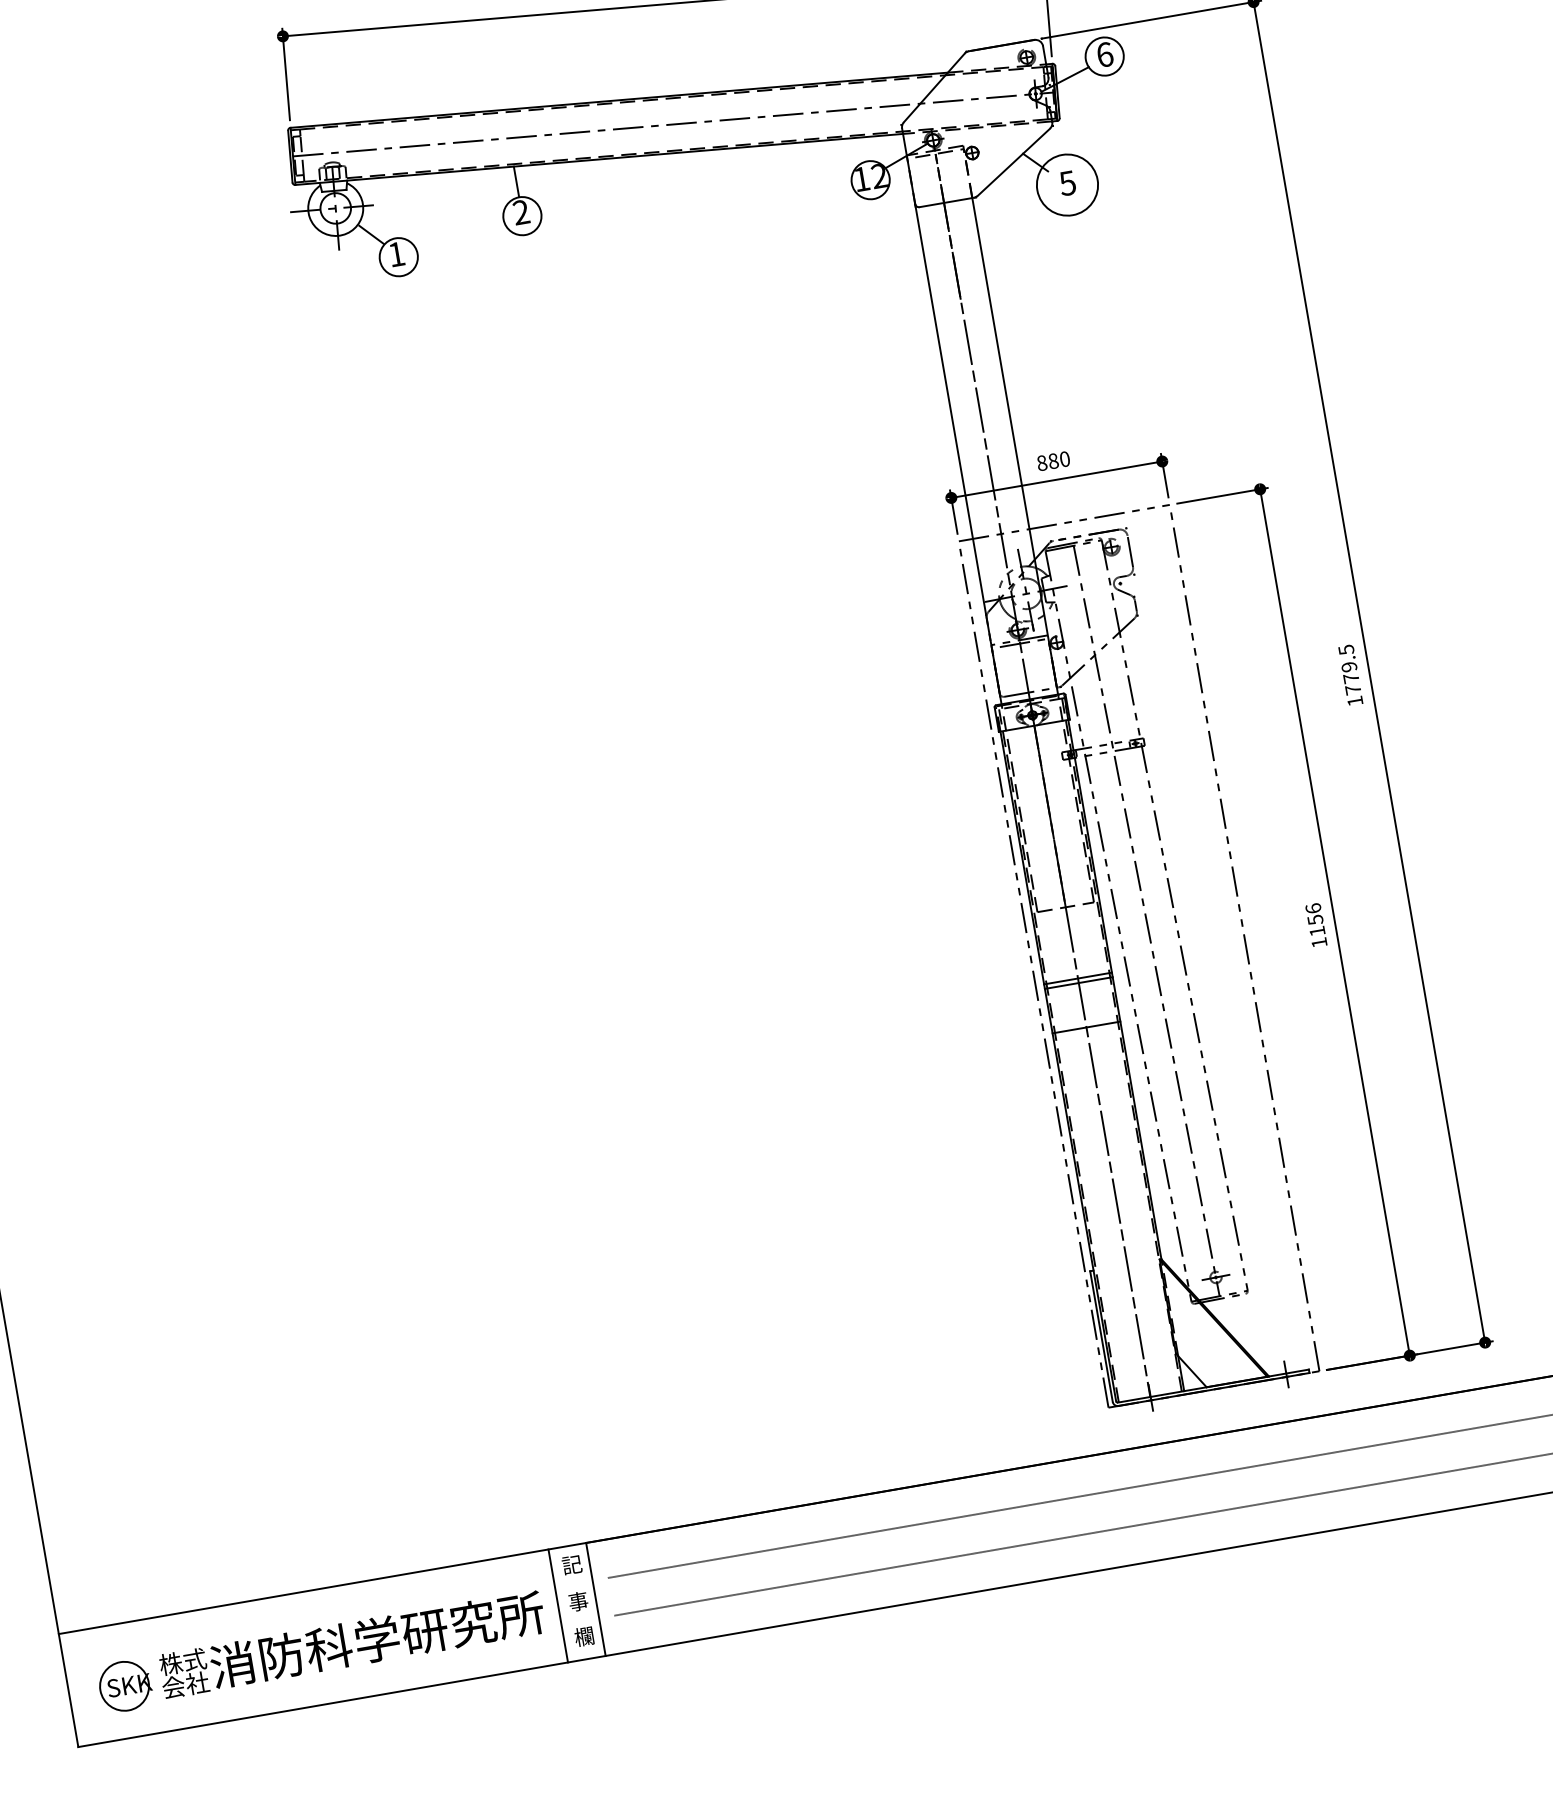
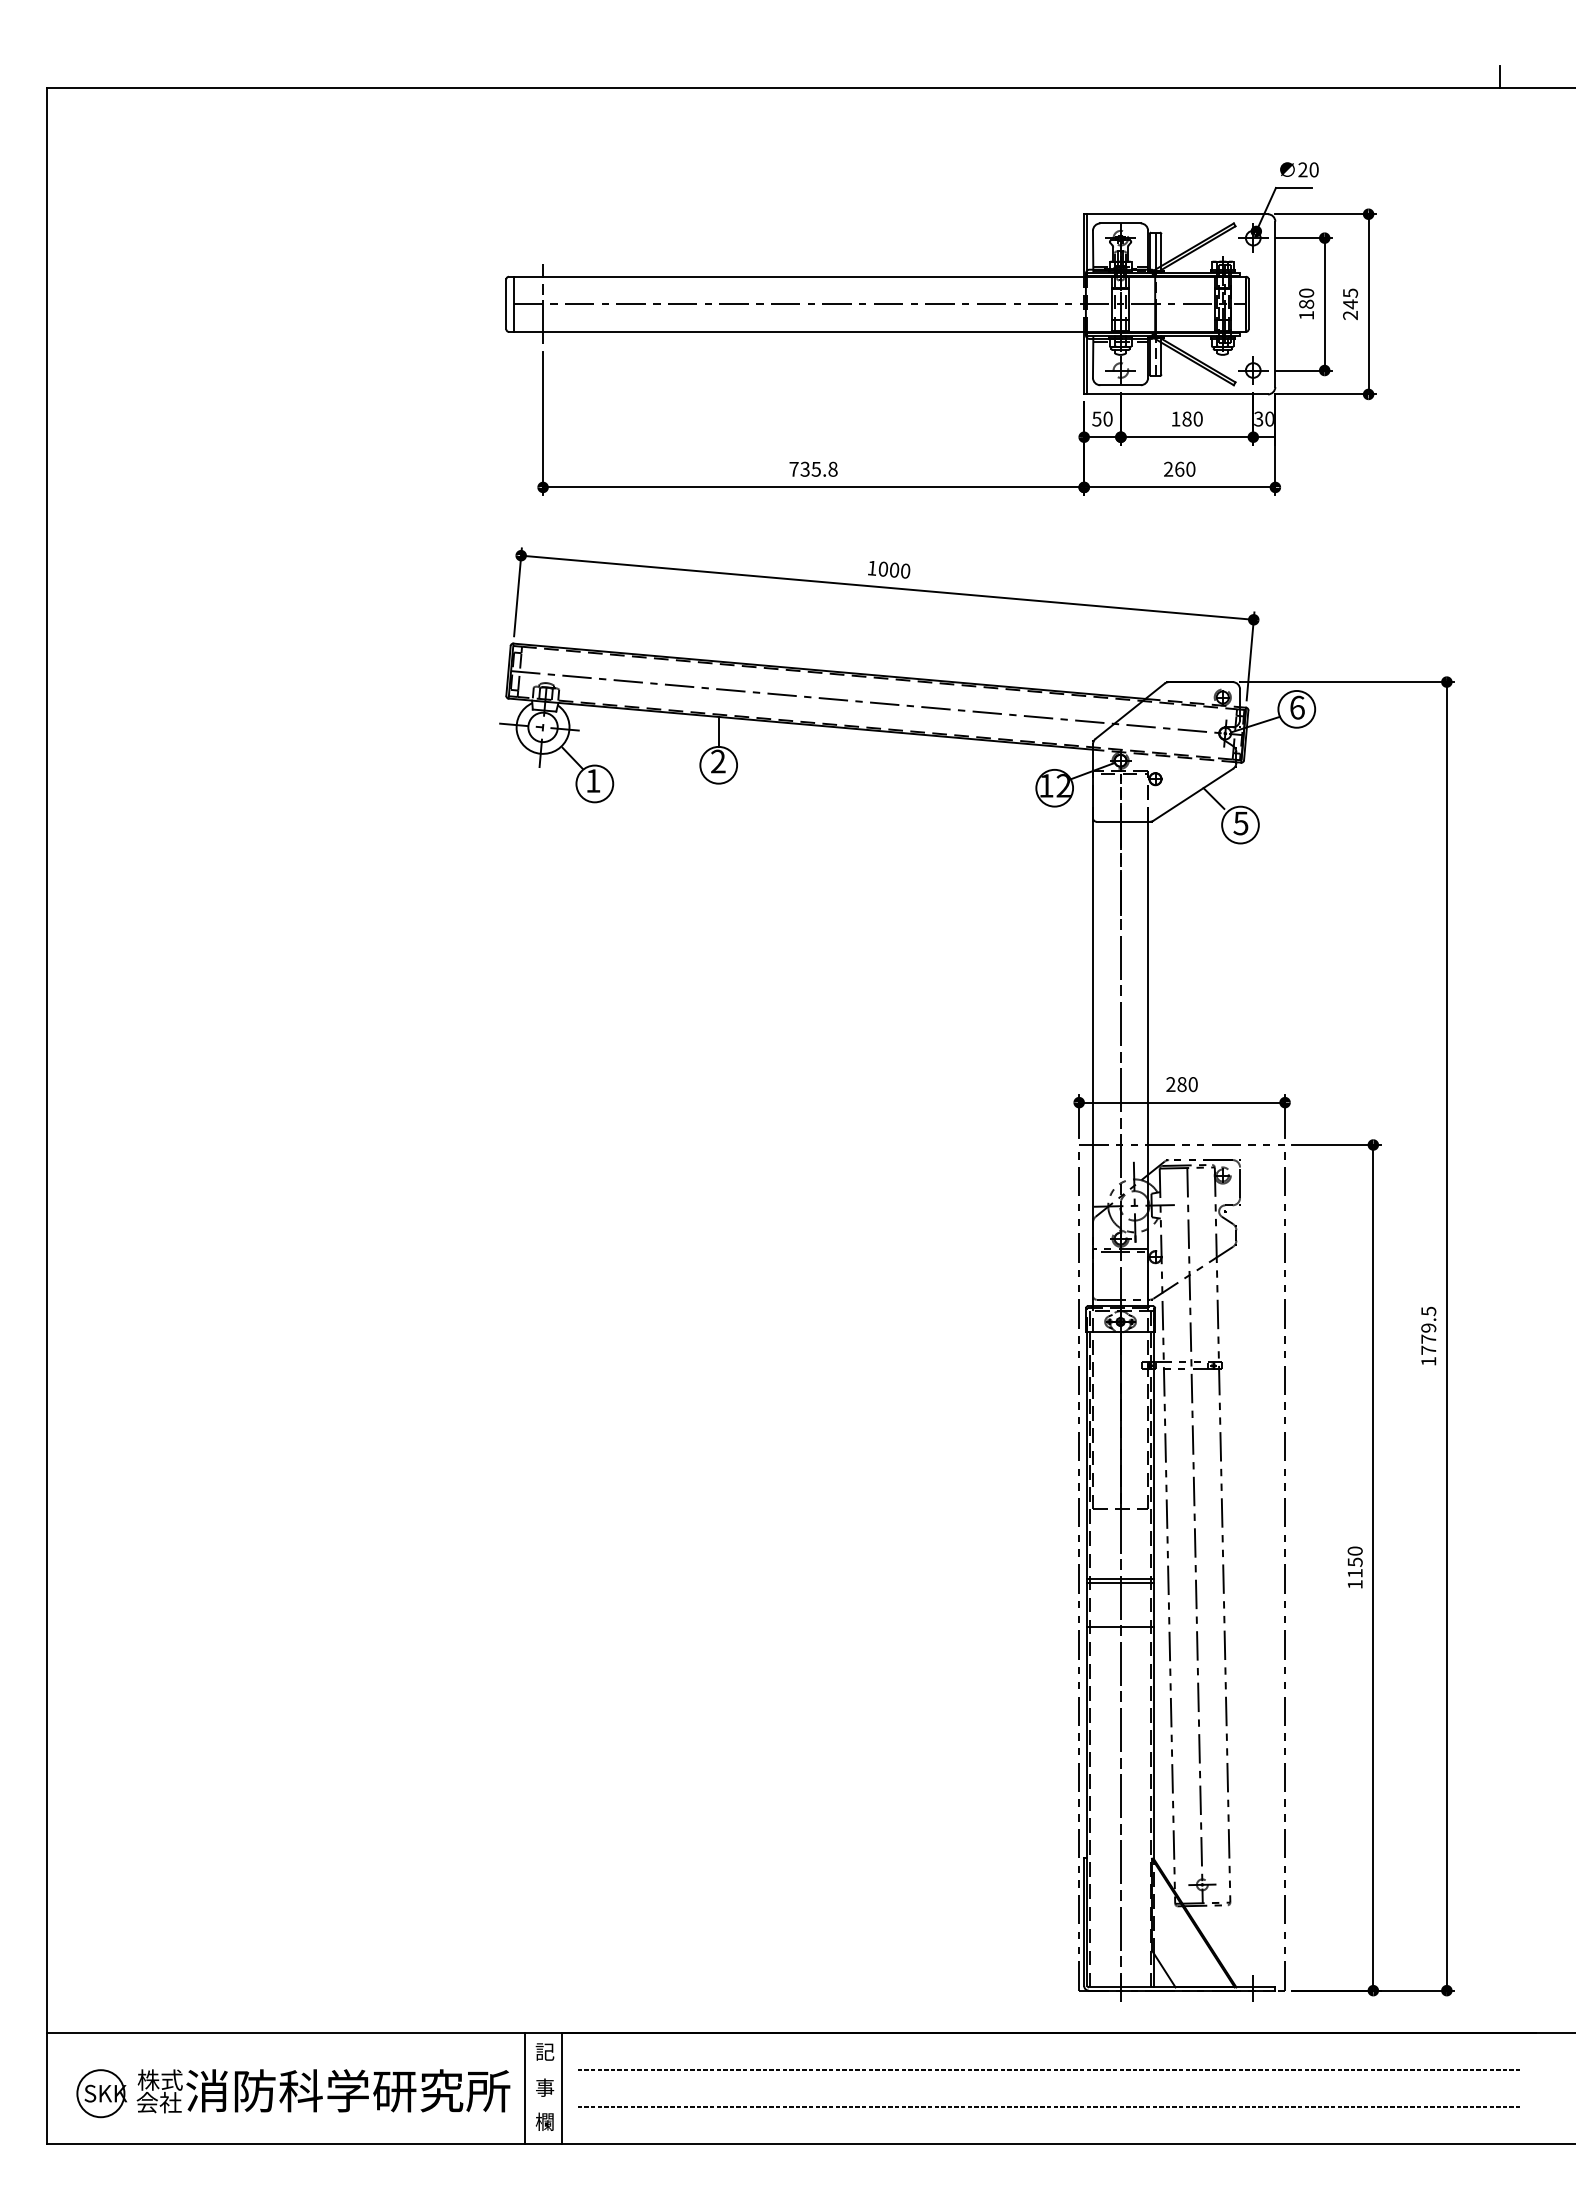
circle: (1067, 184) -> (1240, 824), size x0.62
text: (1041, 463) -> (1170, 1084), 880 -> 280
text: (1312, 908) -> (1354, 1550), 1156 -> 1150

